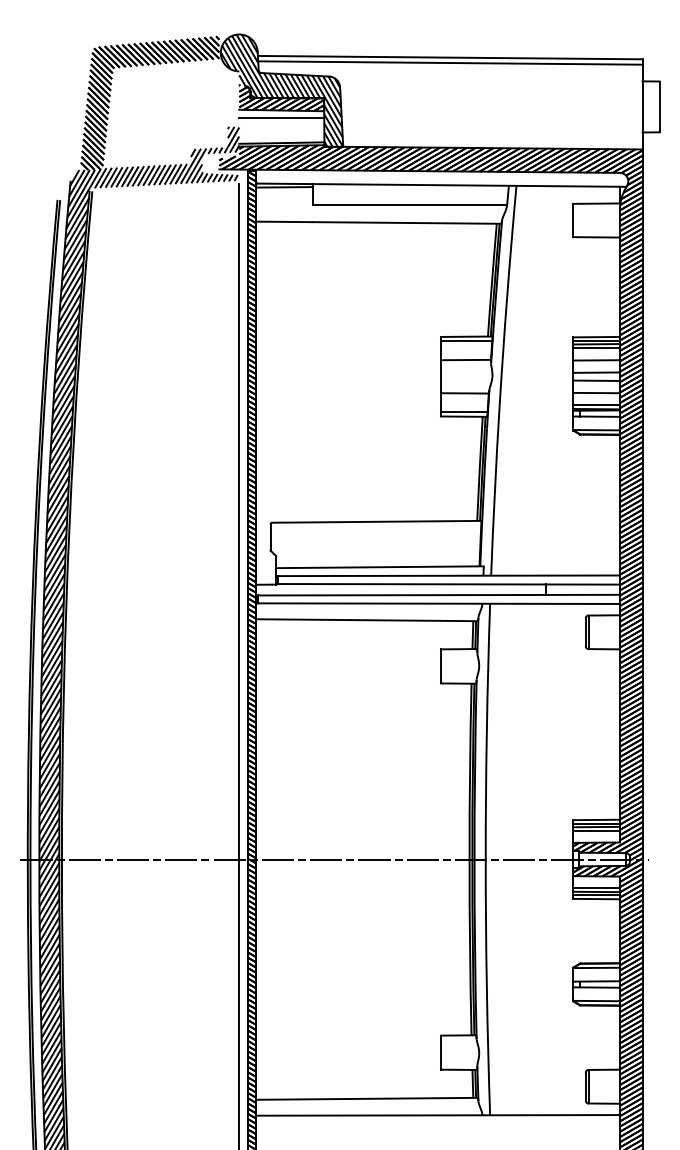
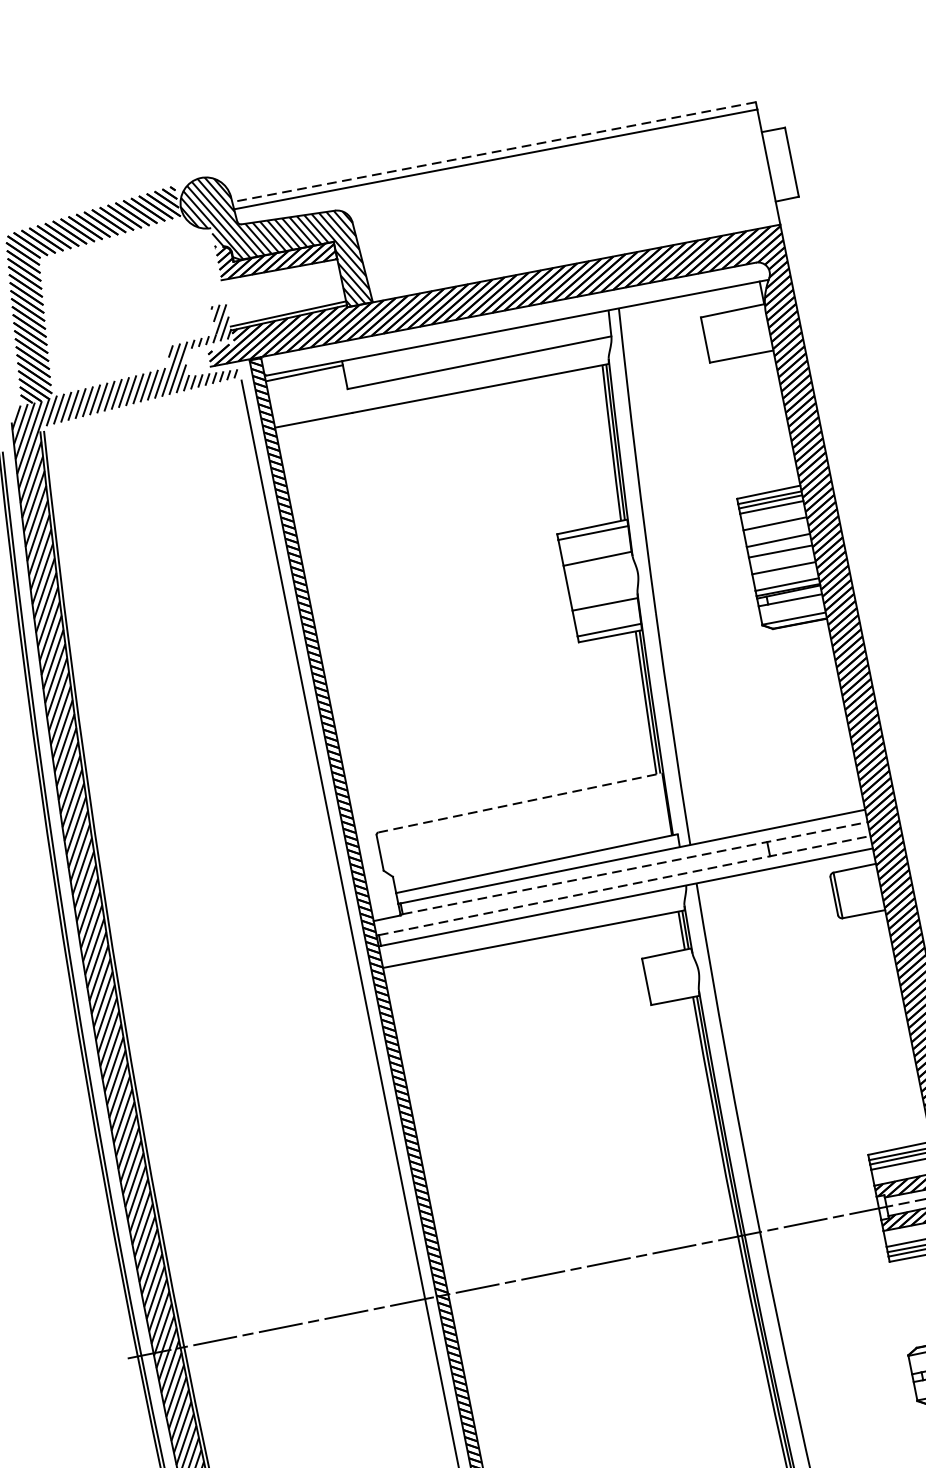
line: (449, 57) -> (493, 152), solid -> dashed
line: (281, 118) -> (281, 280), removed
line: (376, 521) -> (519, 802), solid -> dashed
line: (448, 584) -> (634, 868), solid -> dashed
line: (438, 595) -> (624, 886), solid -> dashed

